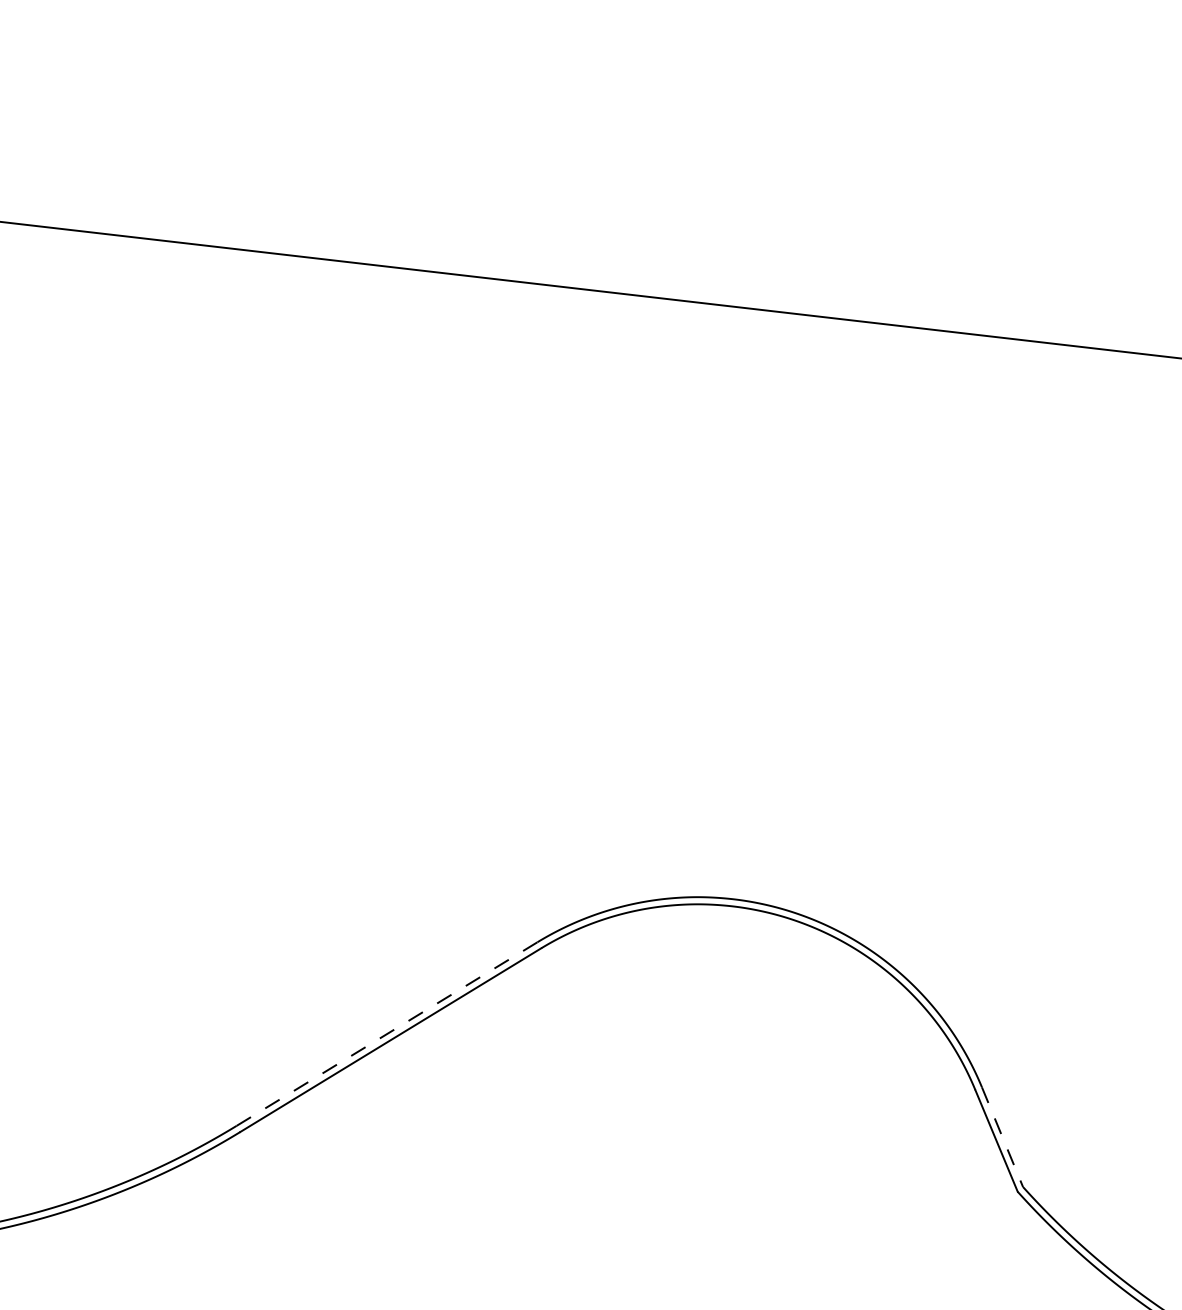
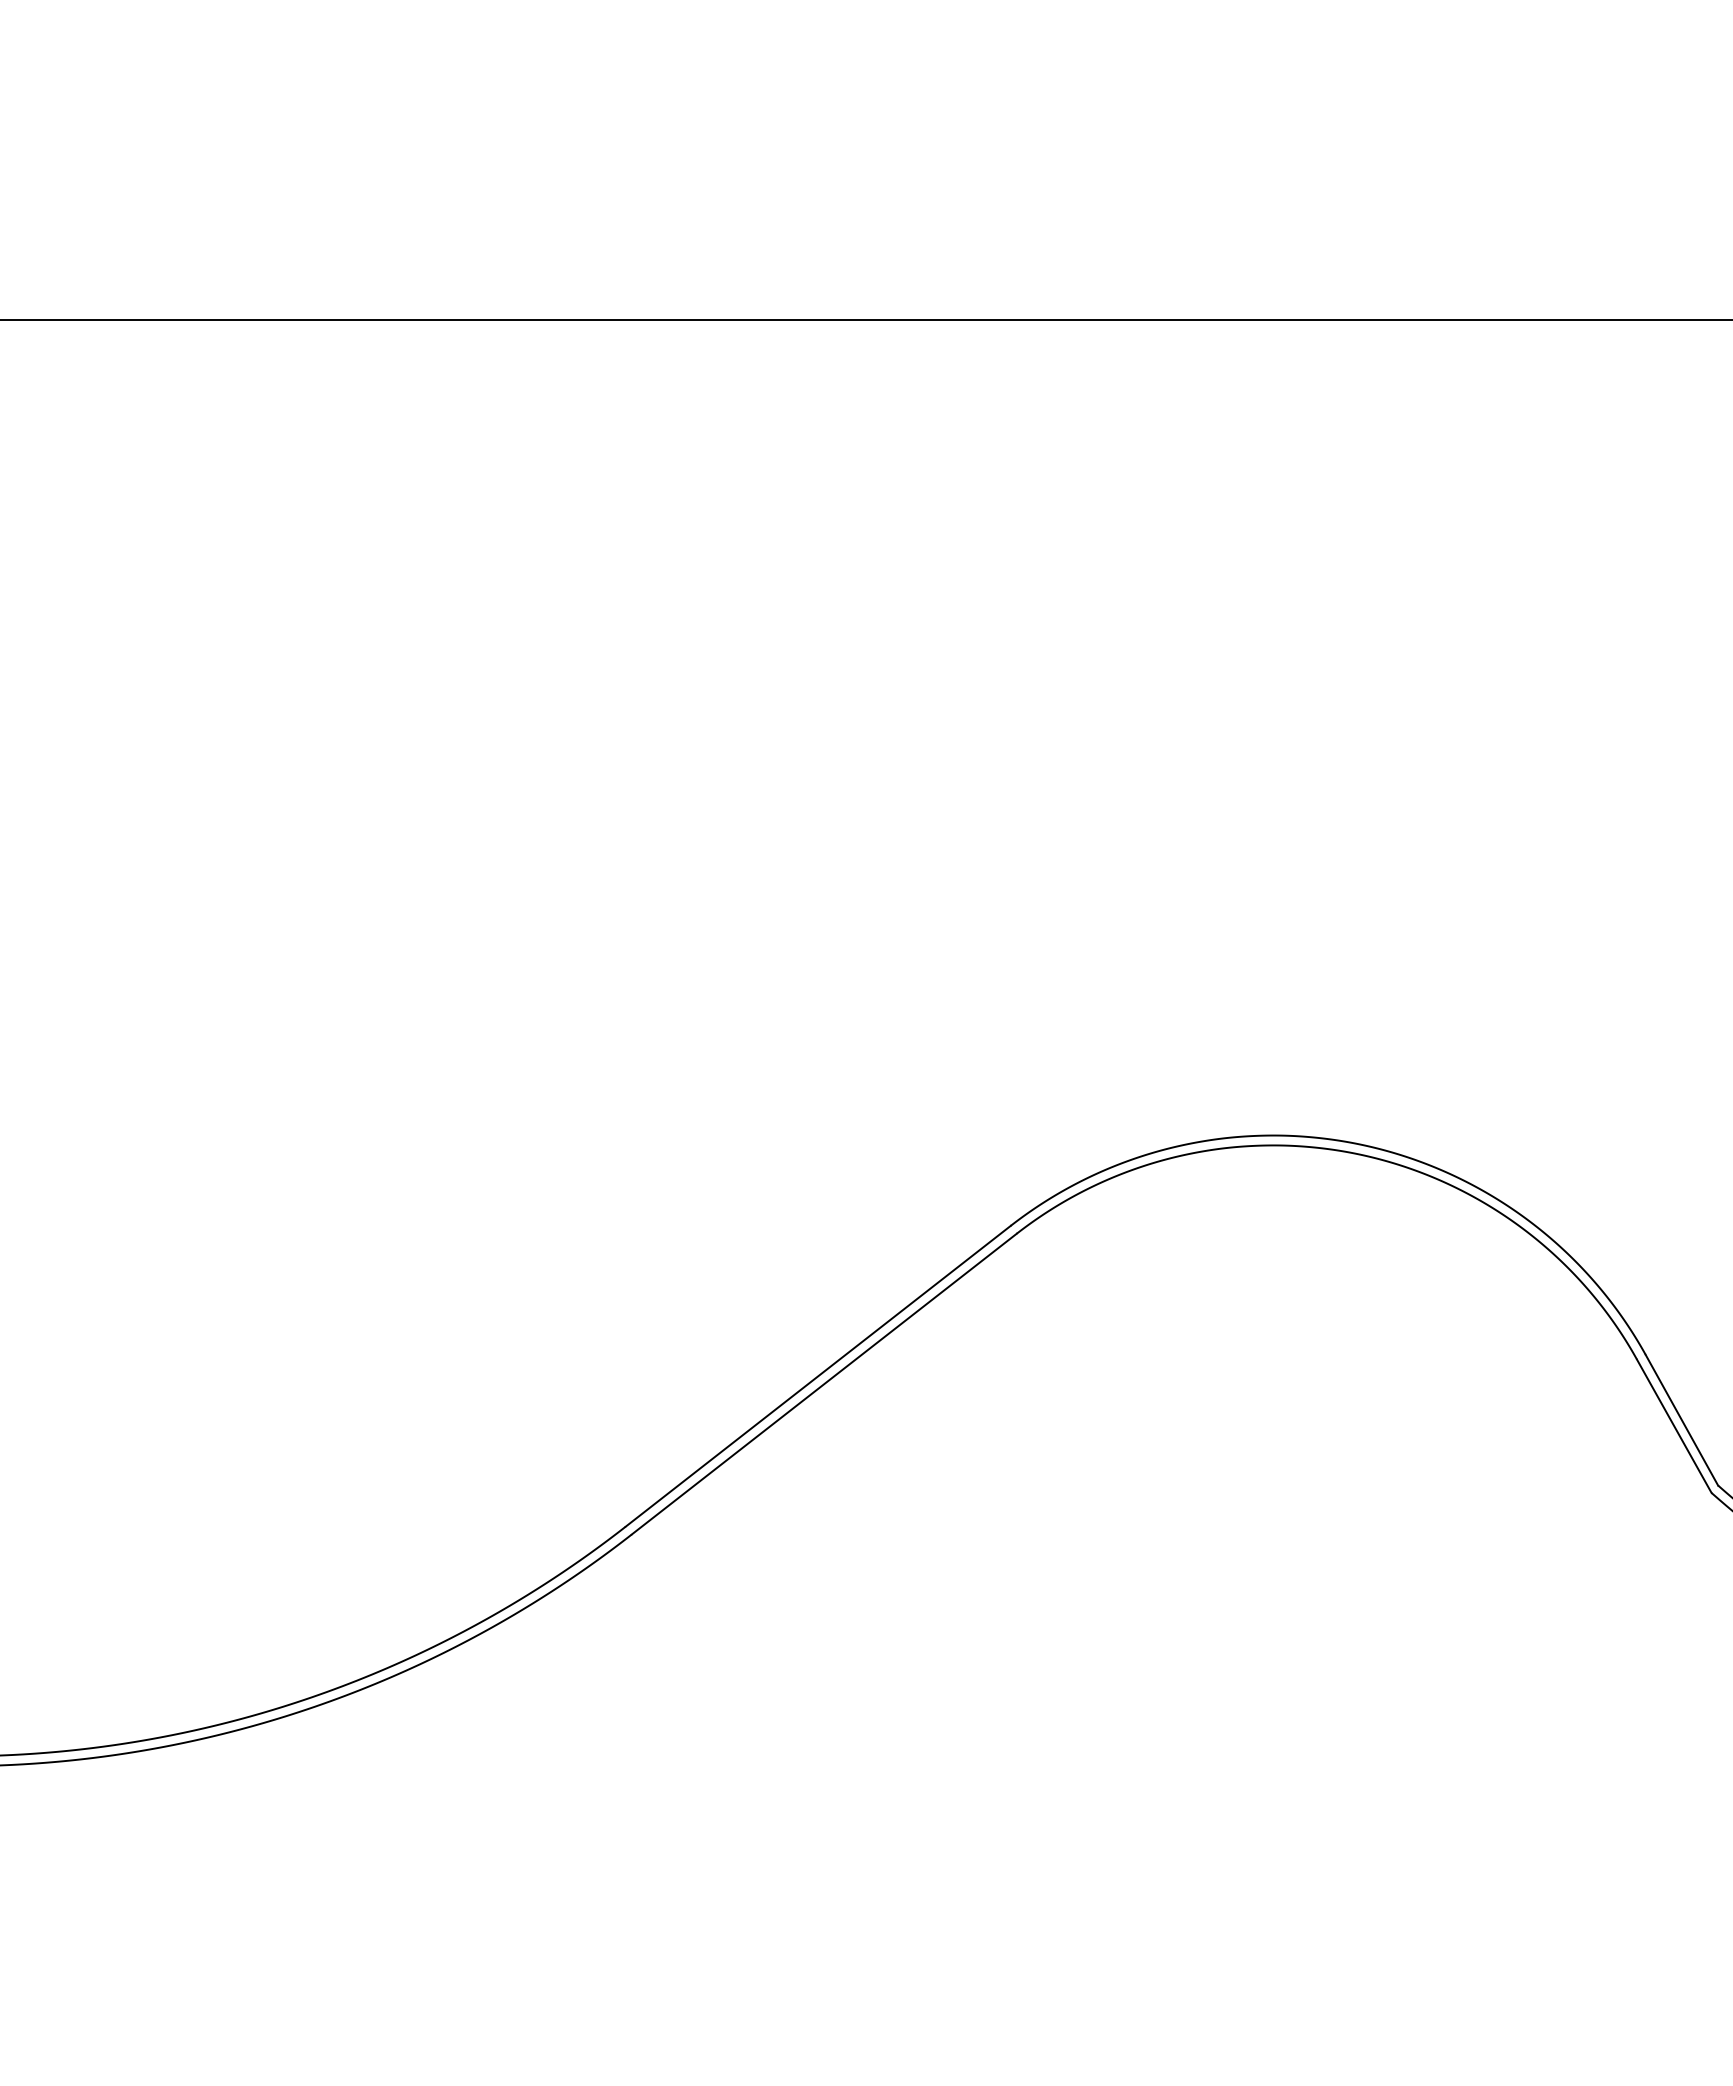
line: (387, 1033) -> (818, 1375), dashed -> solid
line: (1002, 1137) -> (1681, 1420), dashed -> solid

